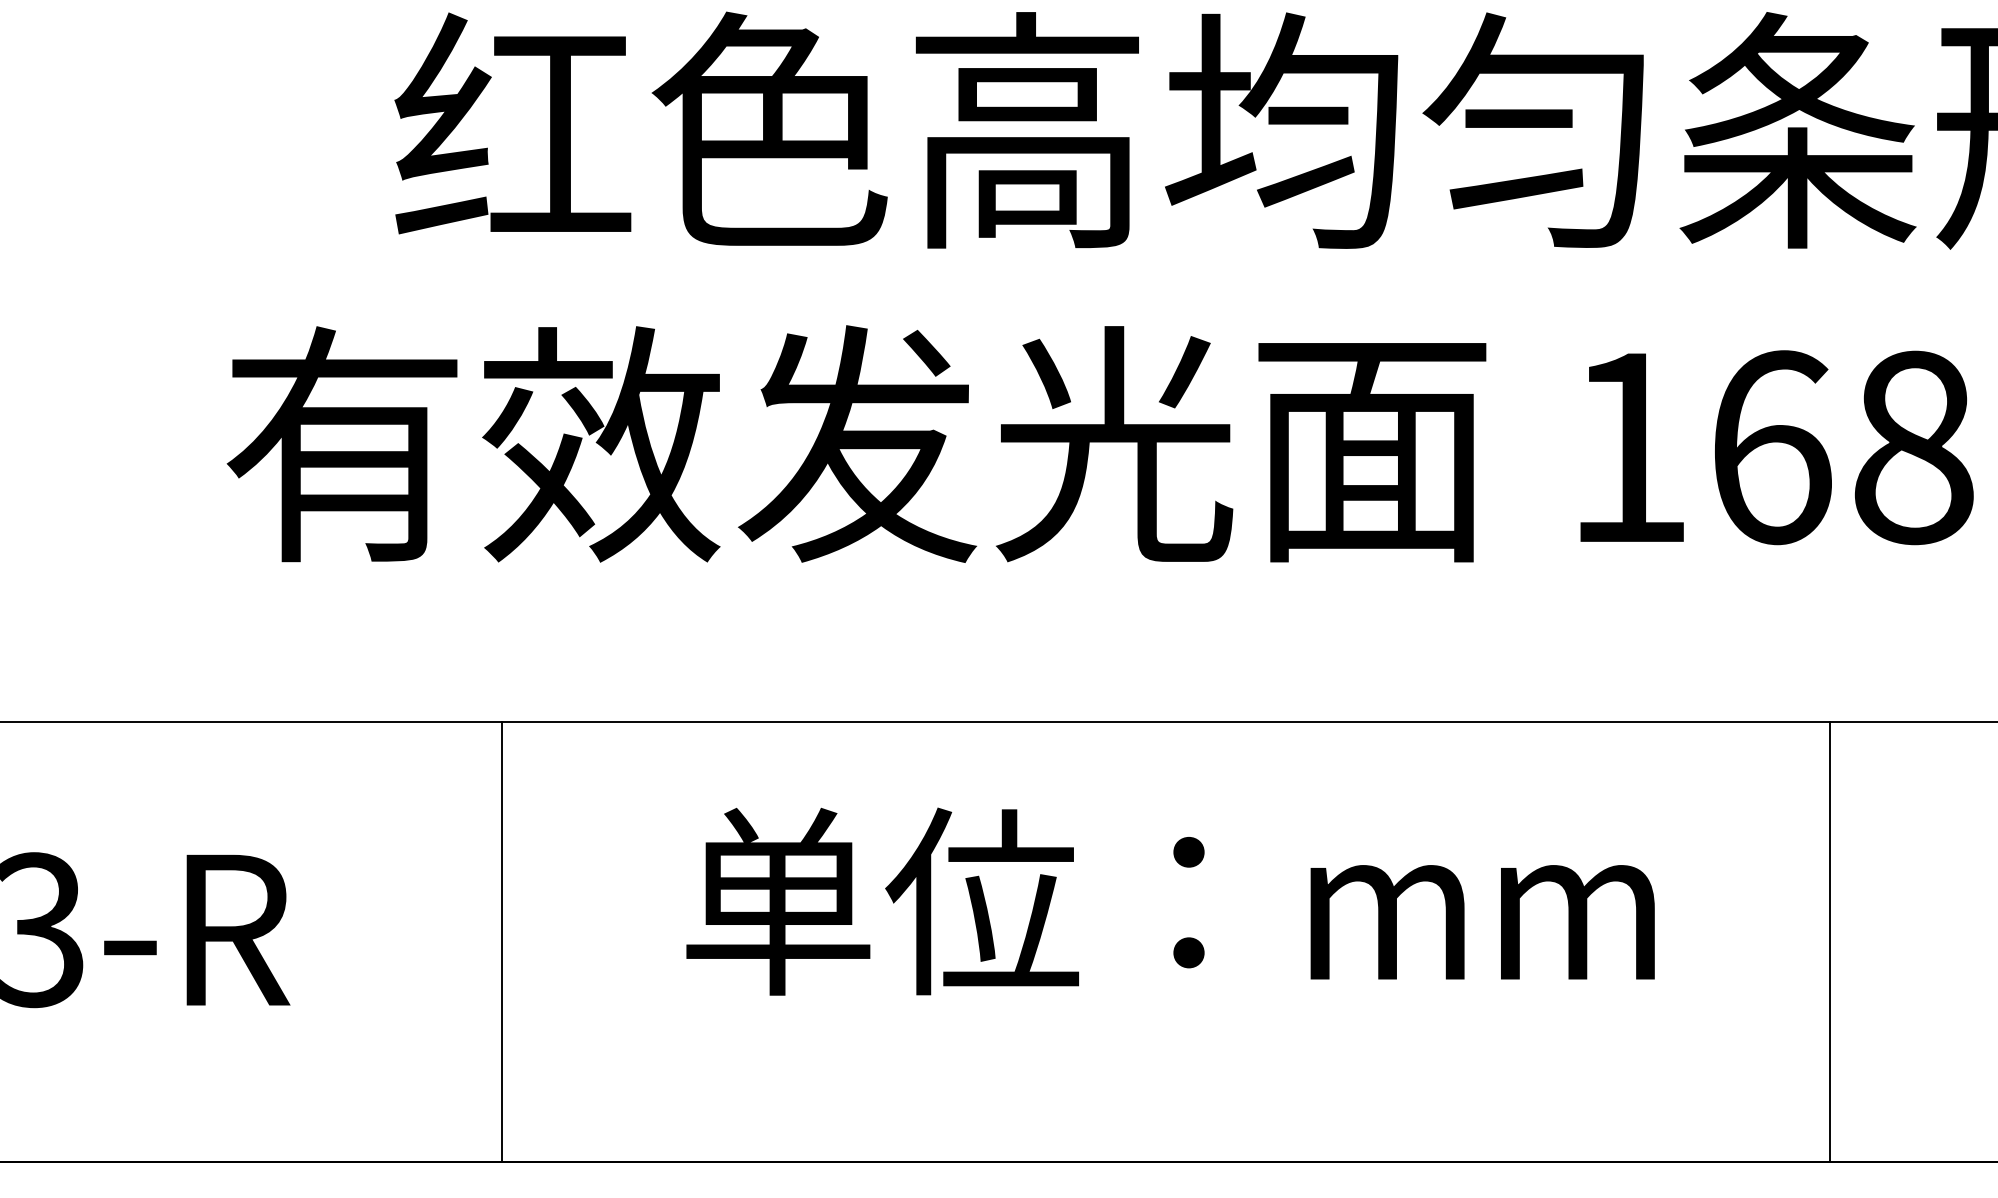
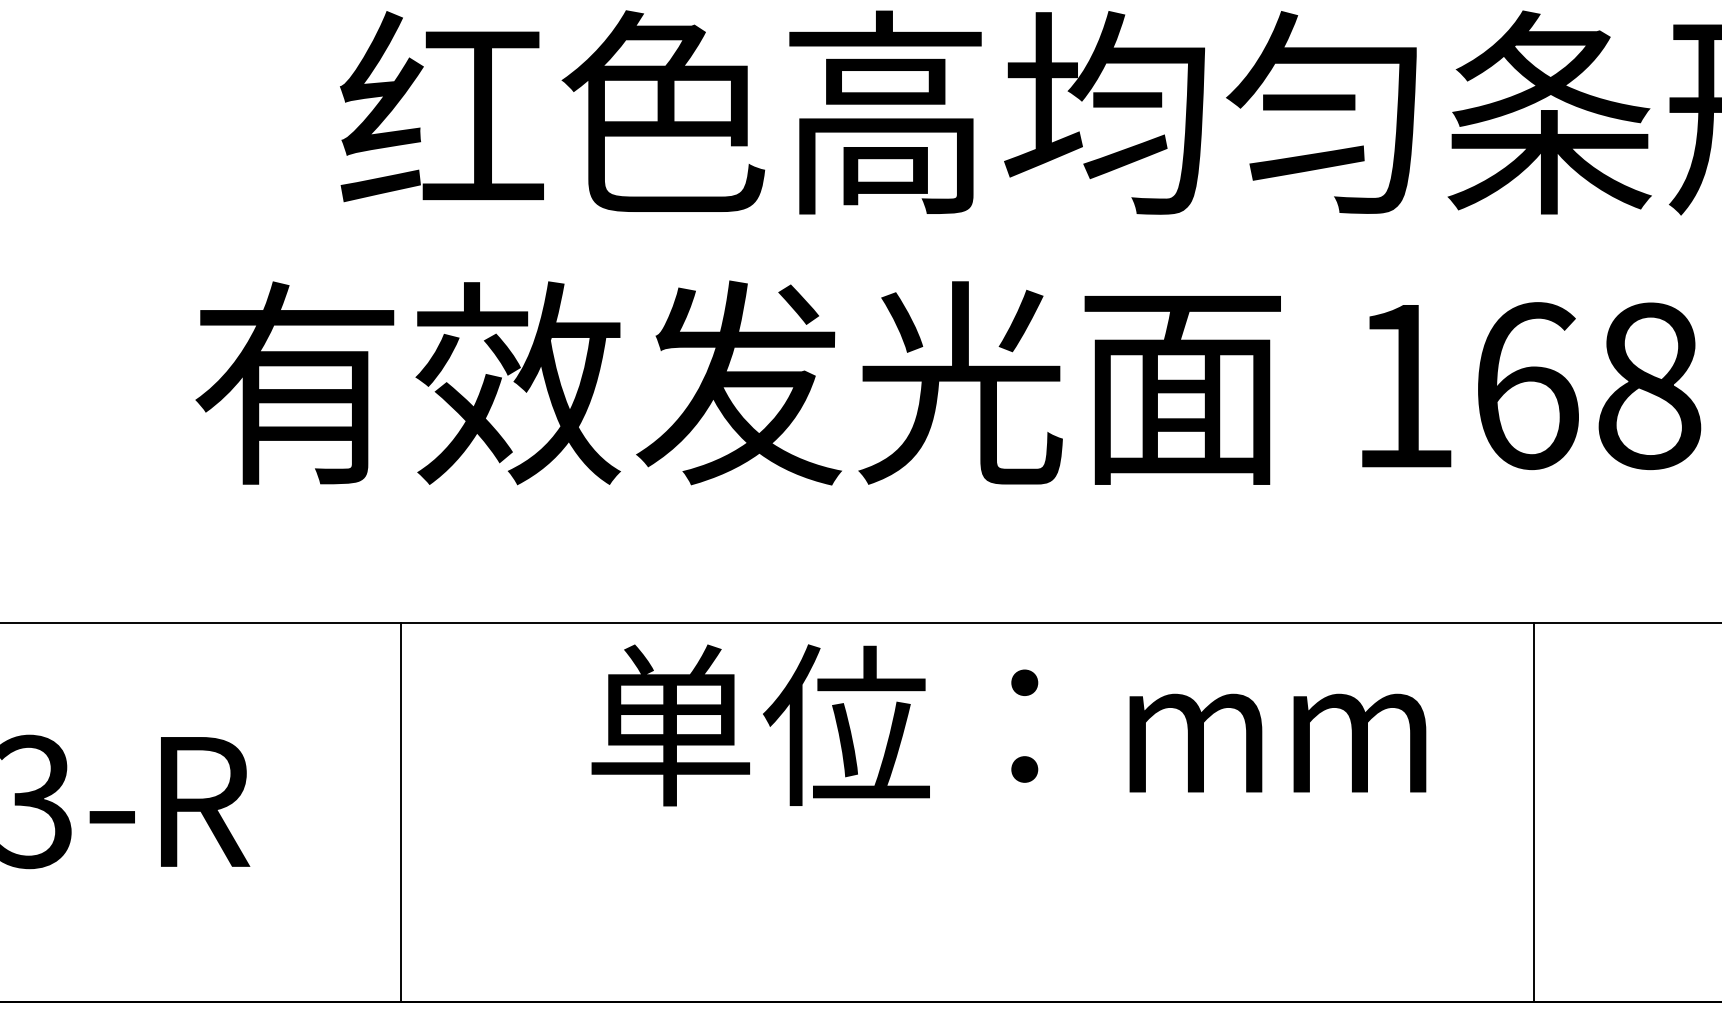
text: (1170, 901) -> (1008, 725), moved
line: (501, 941) -> (400, 811), moved
line: (1830, 941) -> (1534, 811), moved

